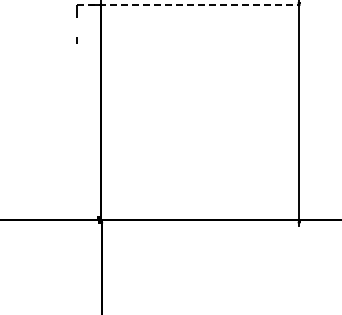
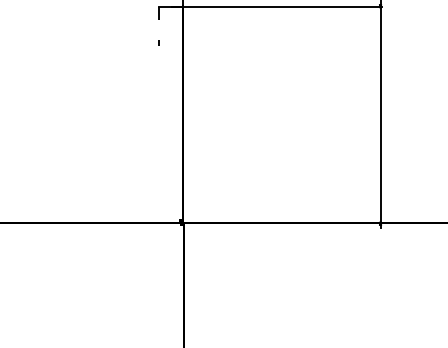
line: (189, 5) -> (270, 7), dashed -> solid

